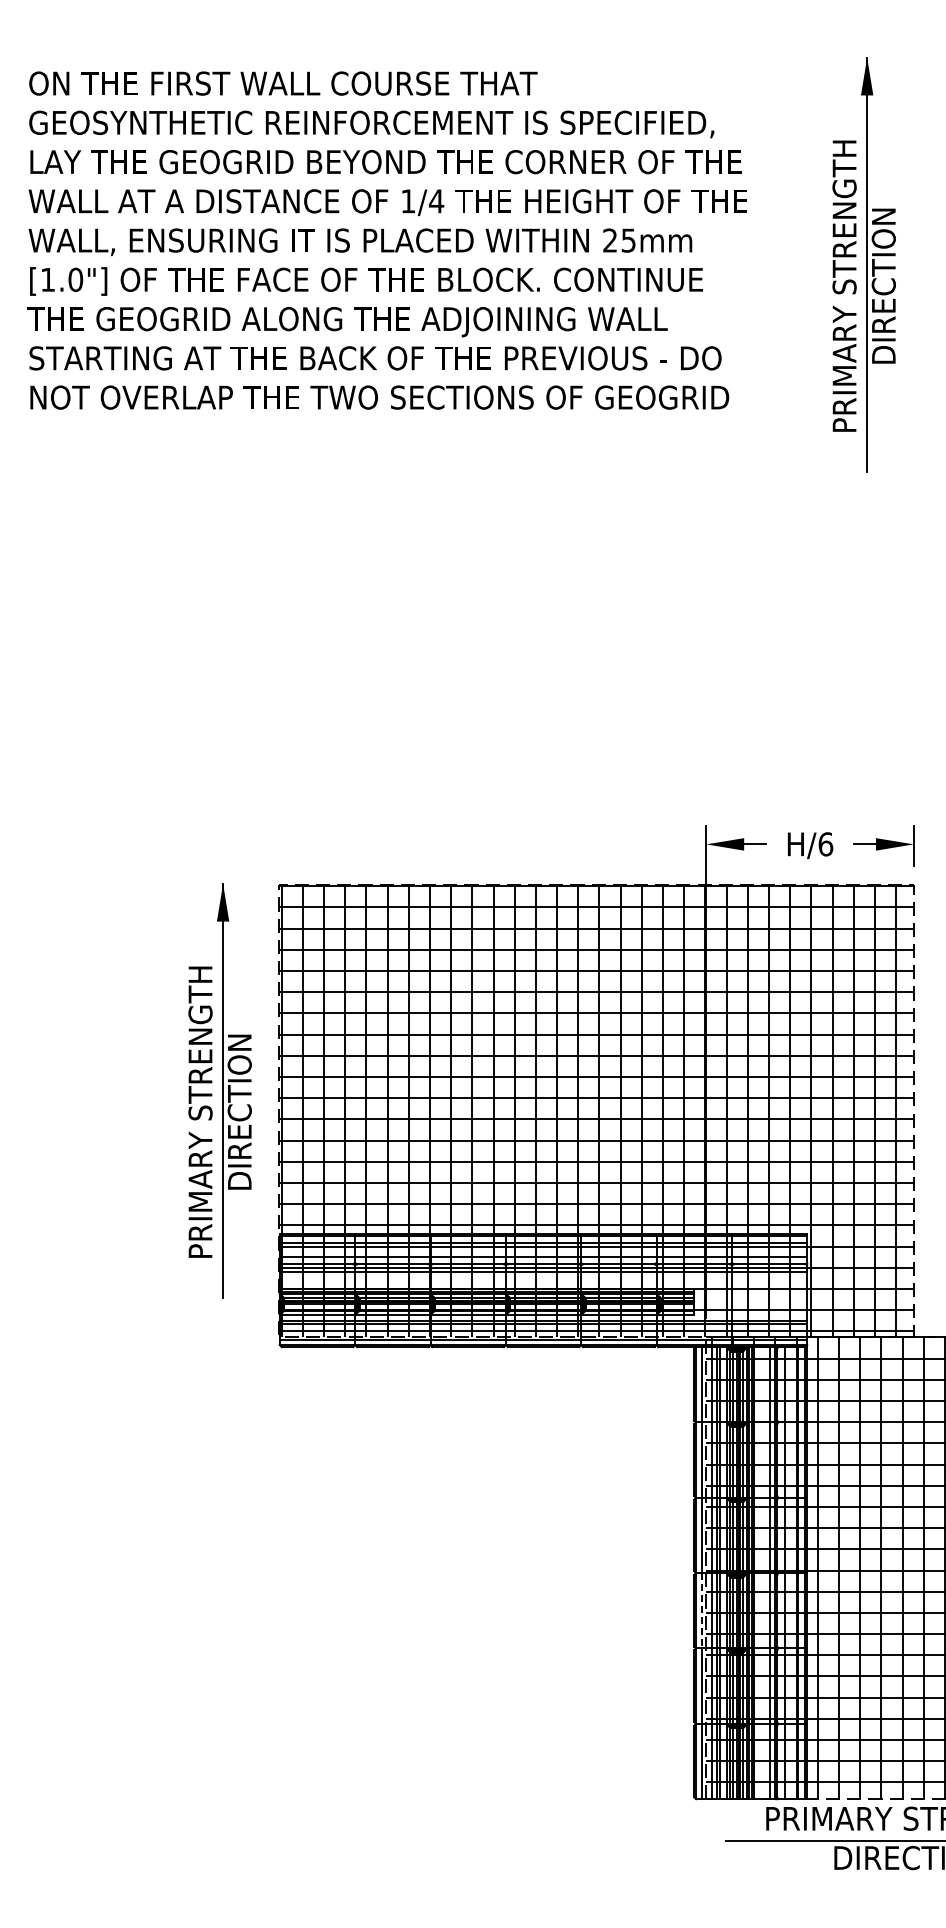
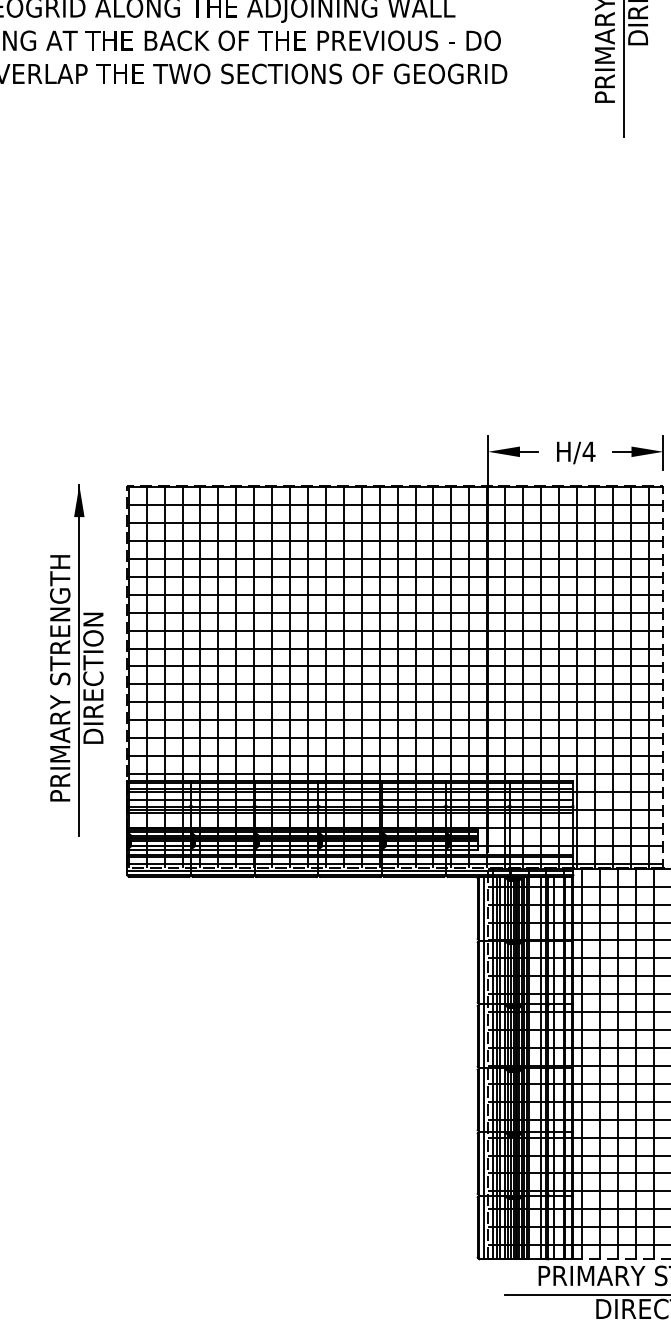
text: (825, 844) -> (588, 451), H/6 -> H/4
line: (701, 1610) -> (483, 1099), dashed -> solid

